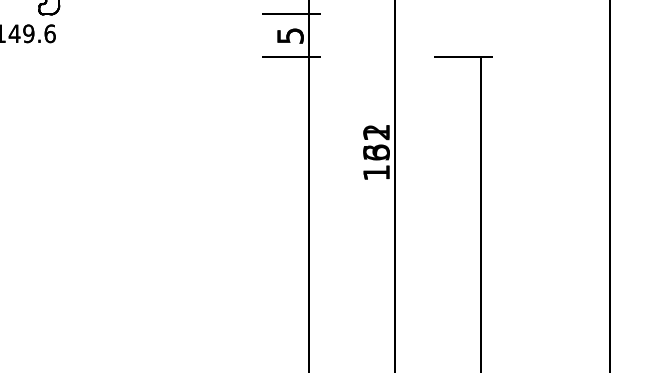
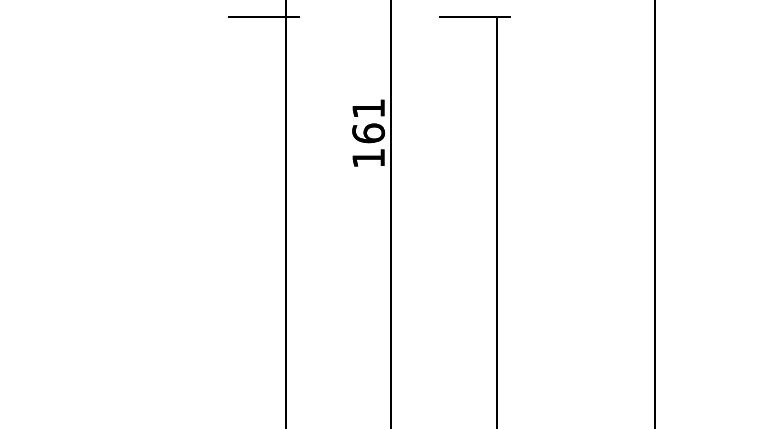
text: (376, 142) -> (368, 121), 132 -> 161

